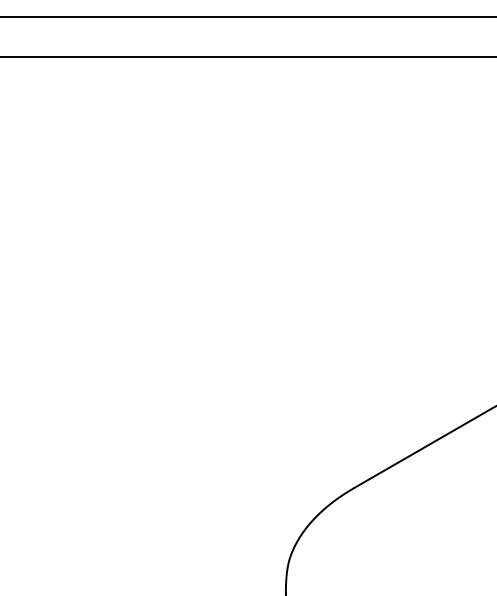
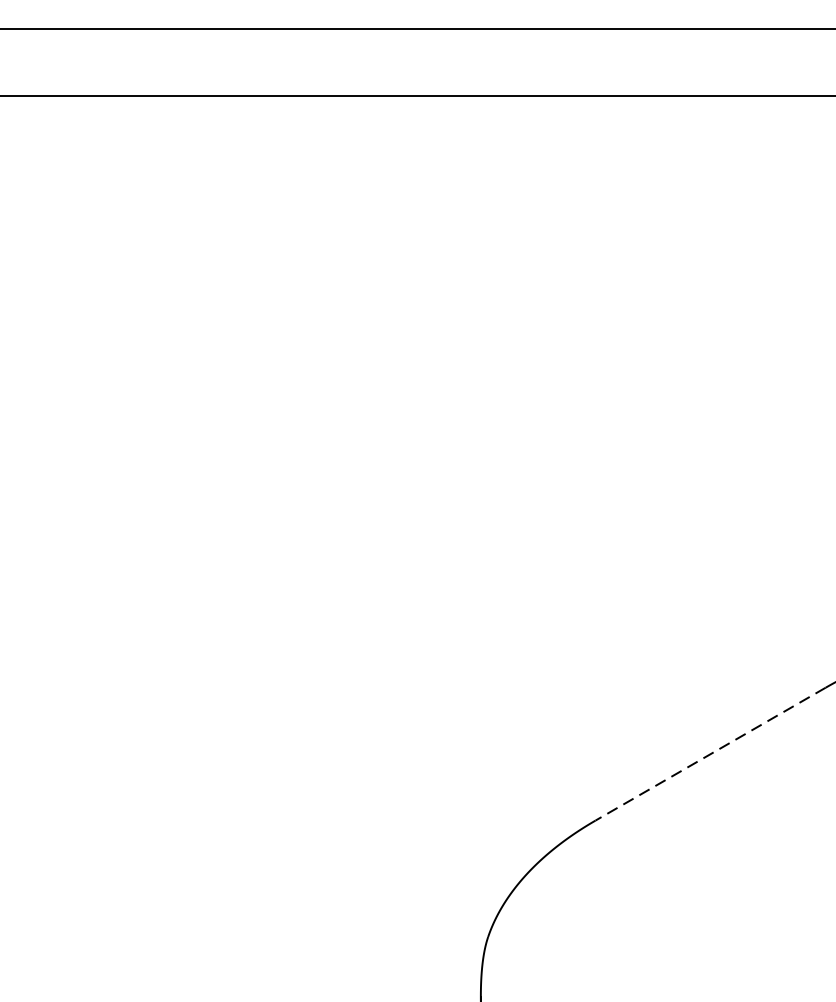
line: (422, 448) -> (710, 754), solid -> dashed

